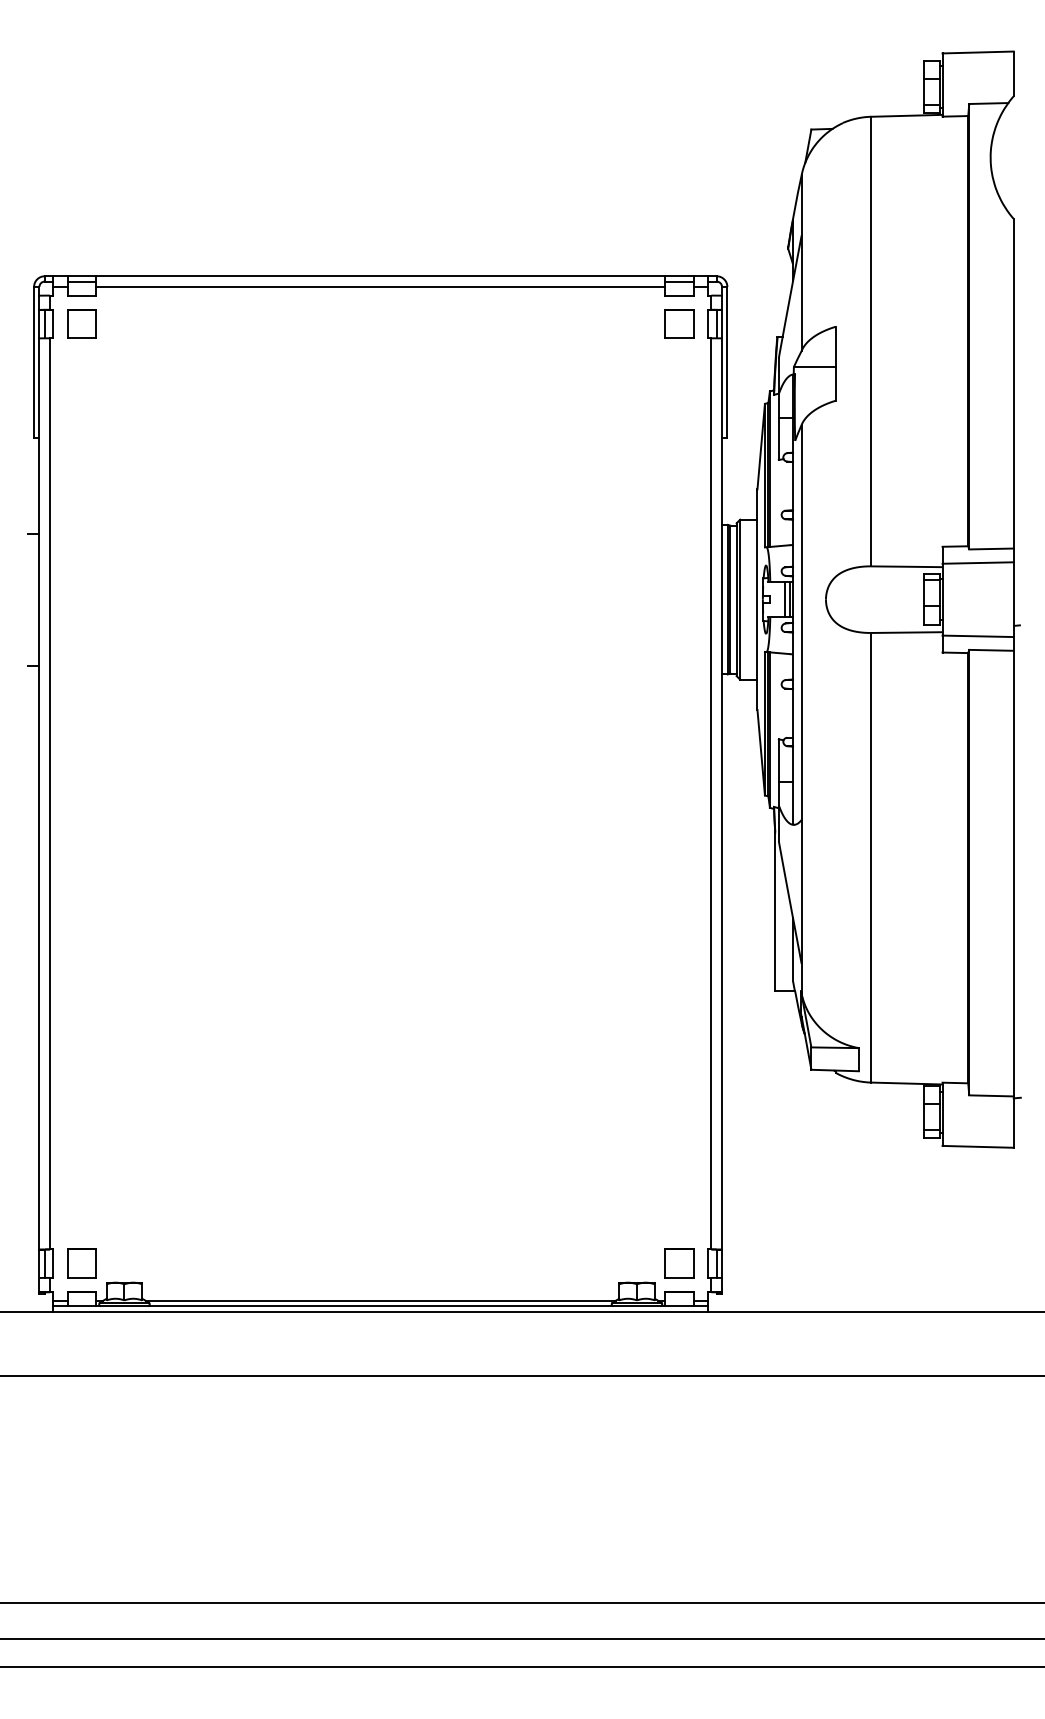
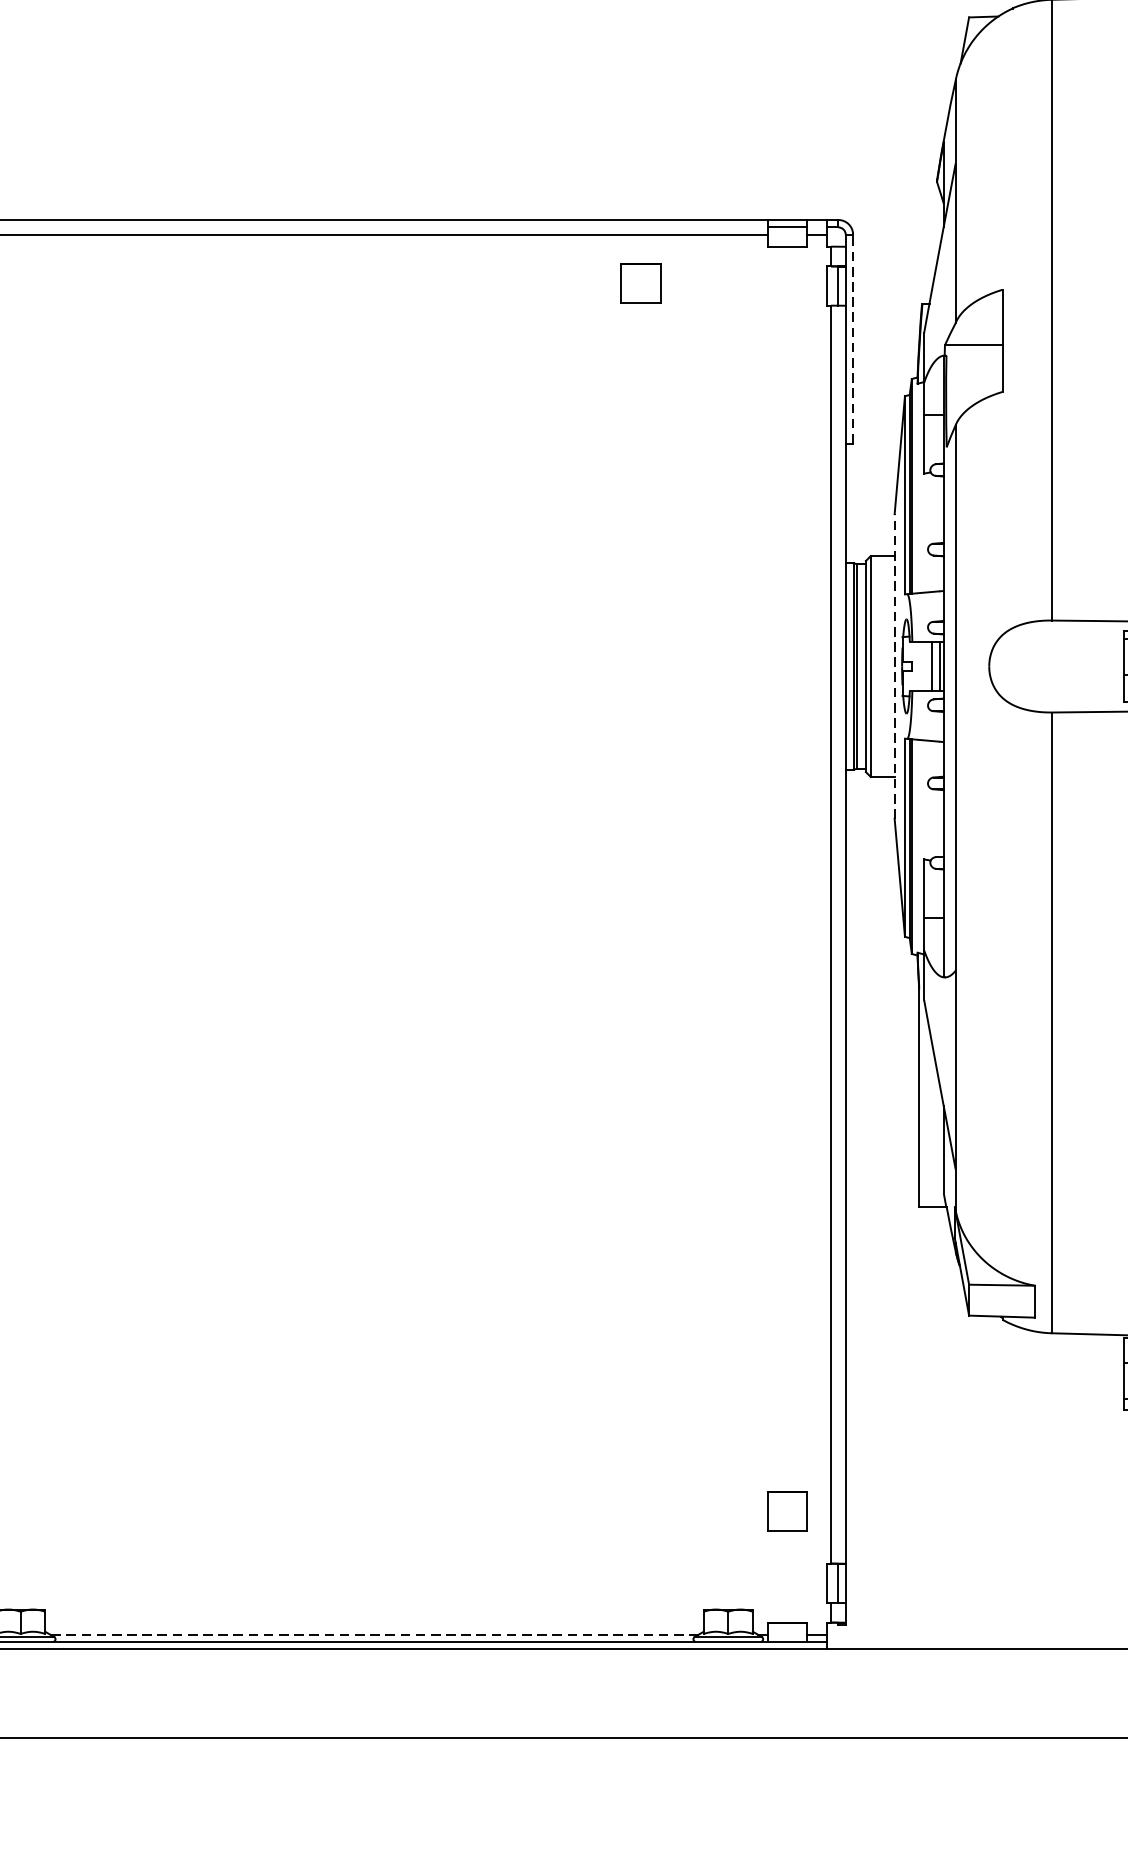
part: (679, 323) -> (640, 282), moved
line: (727, 362) -> (853, 339), solid -> dashed
line: (757, 599) -> (894, 666), solid -> dashed
part: (679, 1263) -> (786, 1511), moved
line: (380, 1300) -> (374, 1634), solid -> dashed

